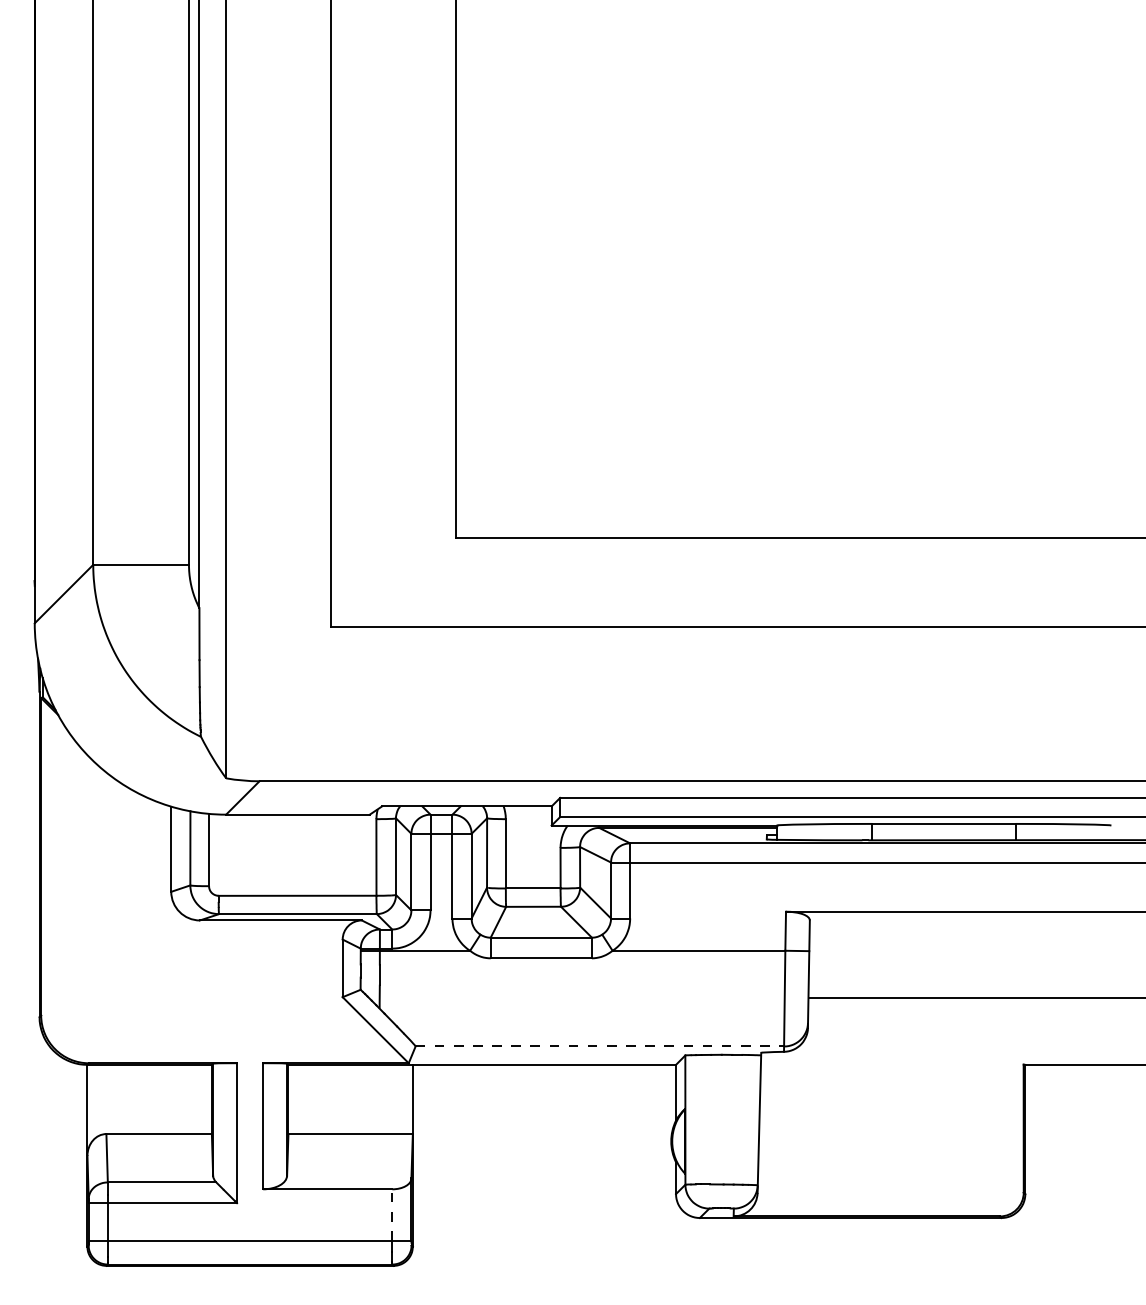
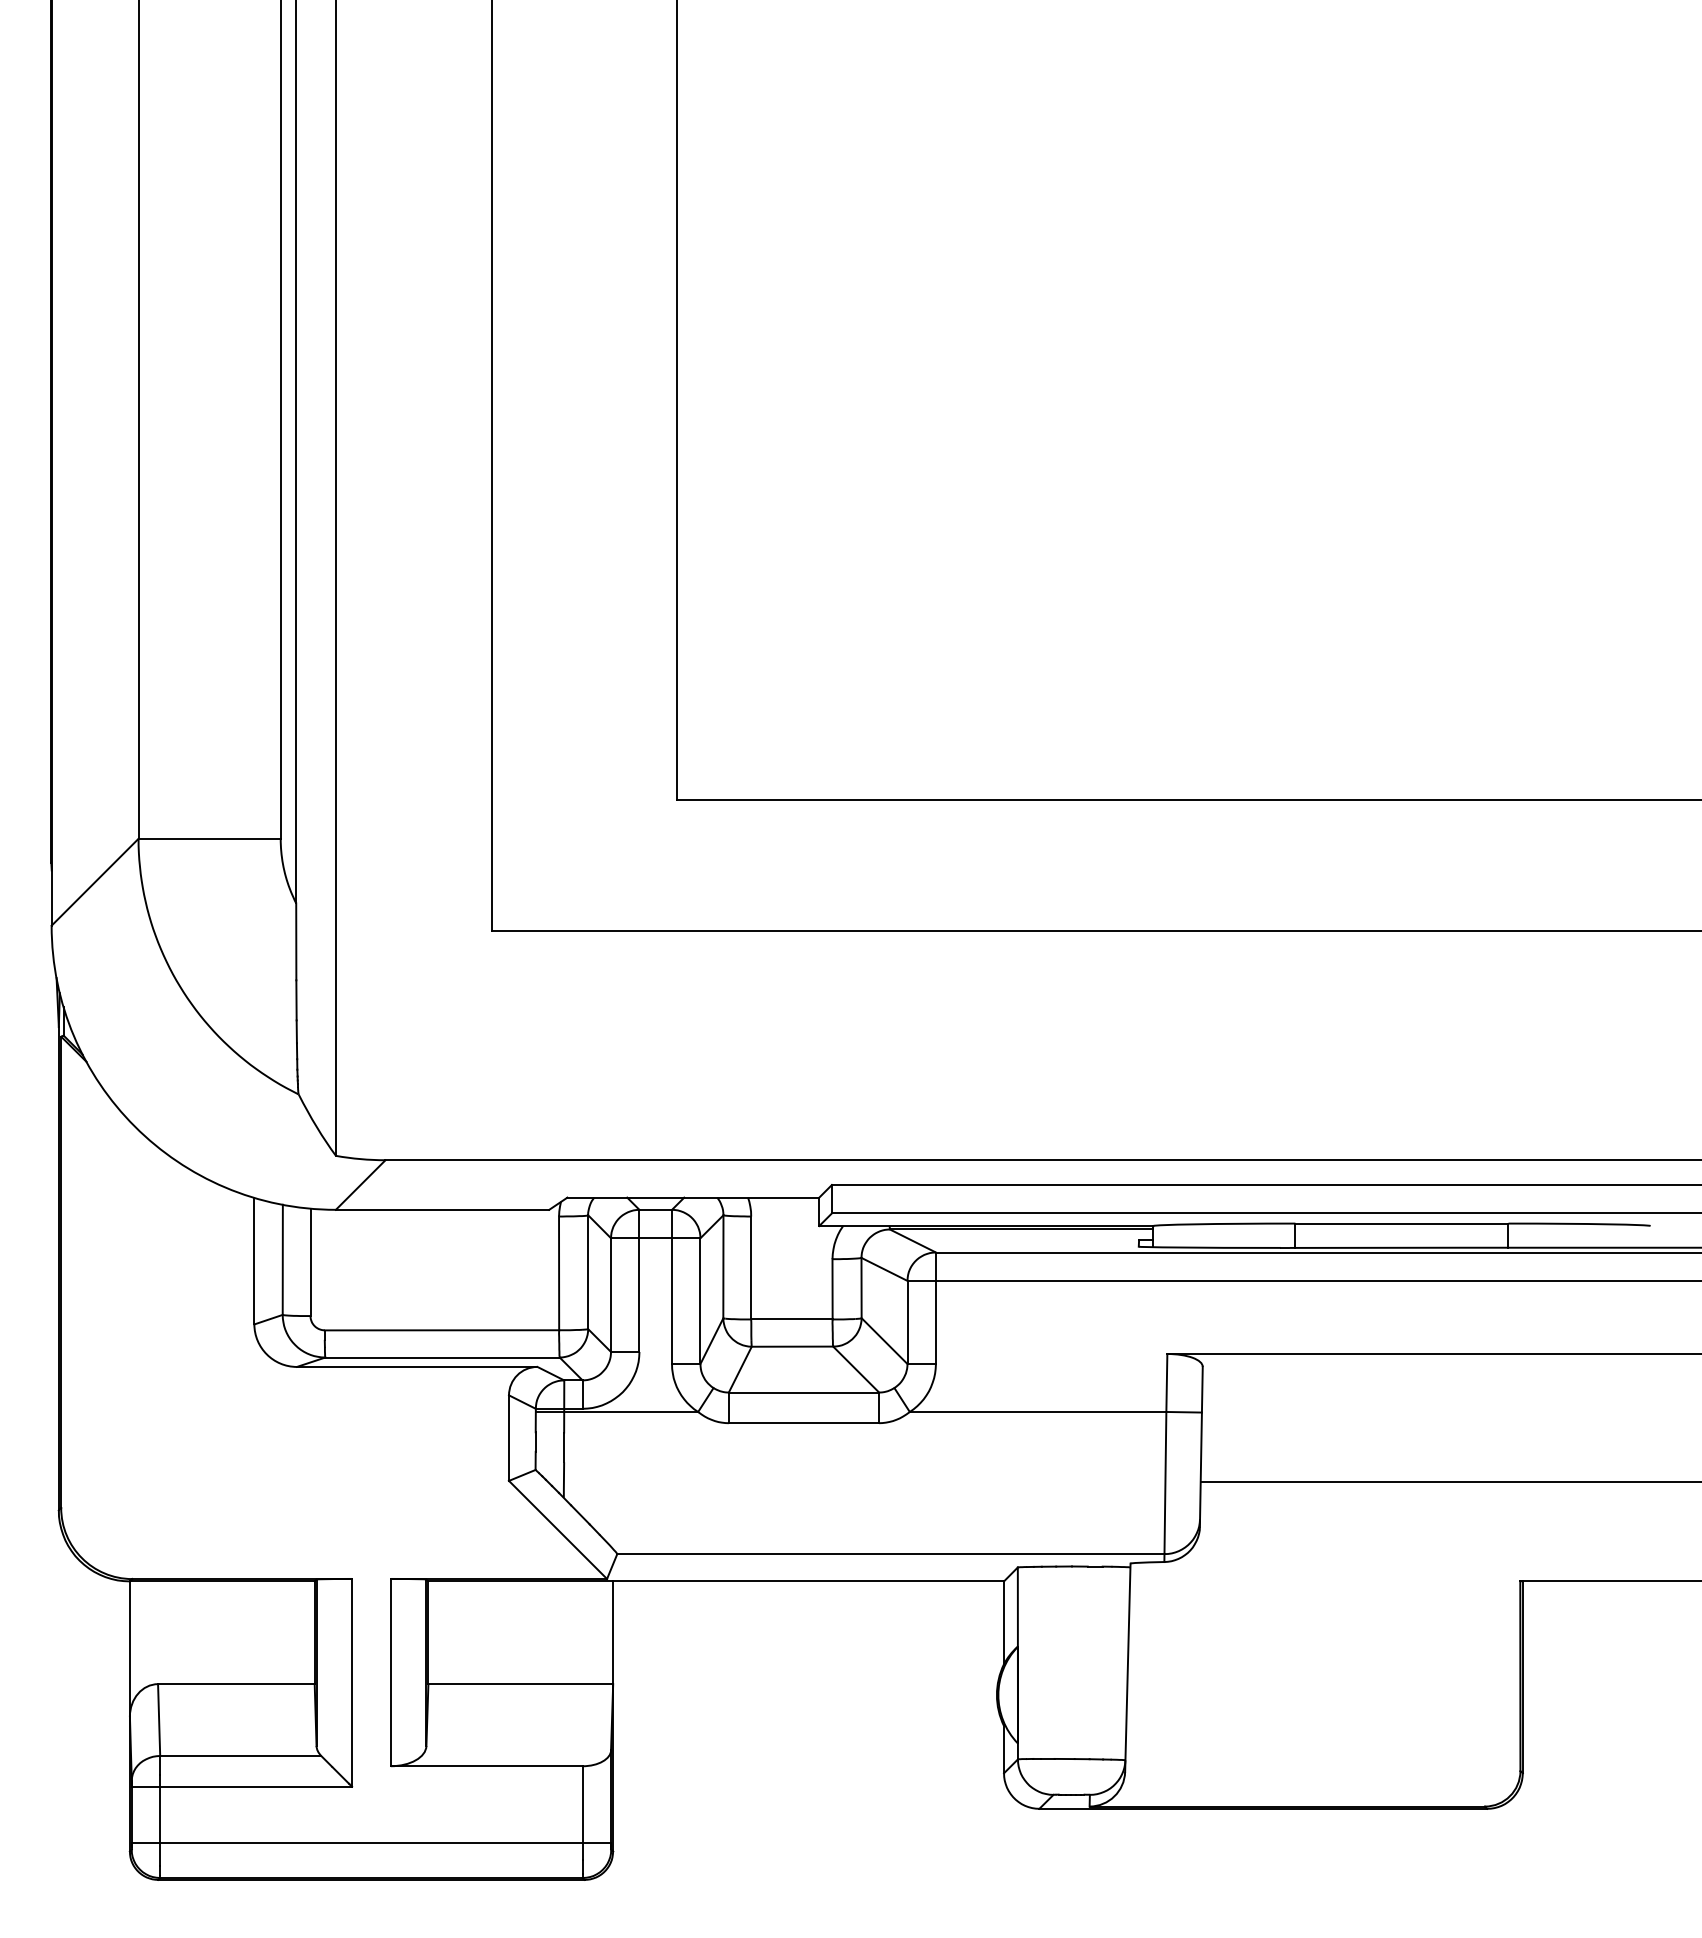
line: (600, 1046) -> (891, 1554), dashed -> solid
line: (392, 1214) -> (582, 1803), dashed -> solid

